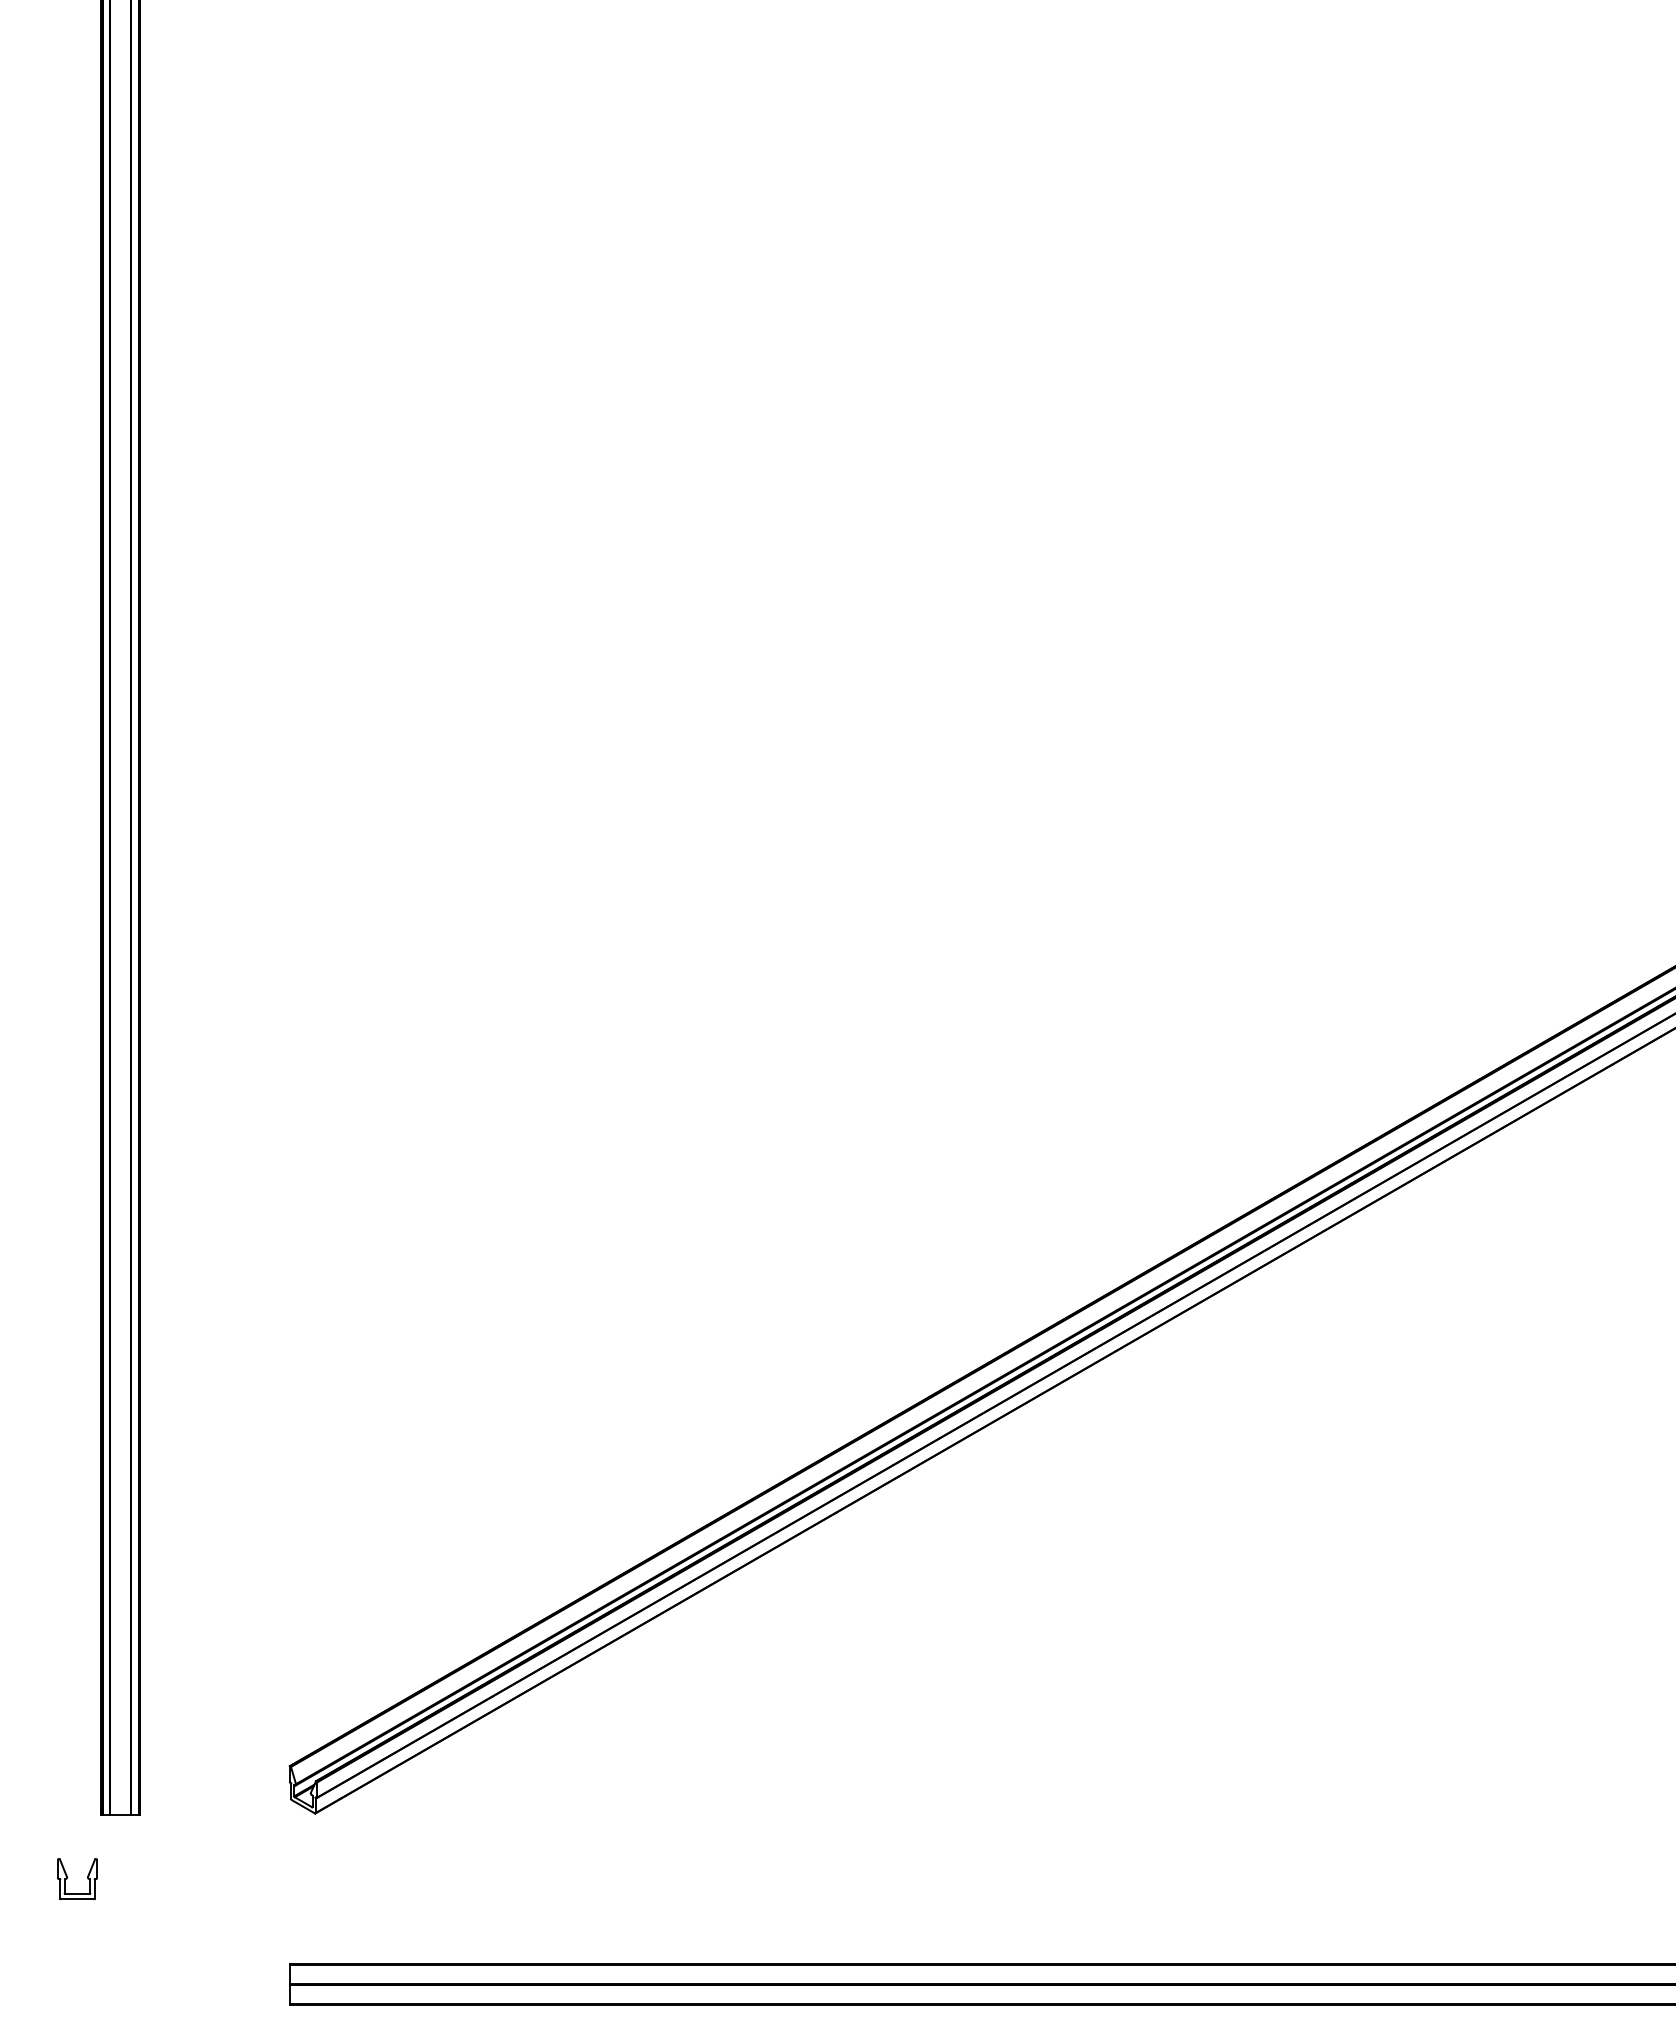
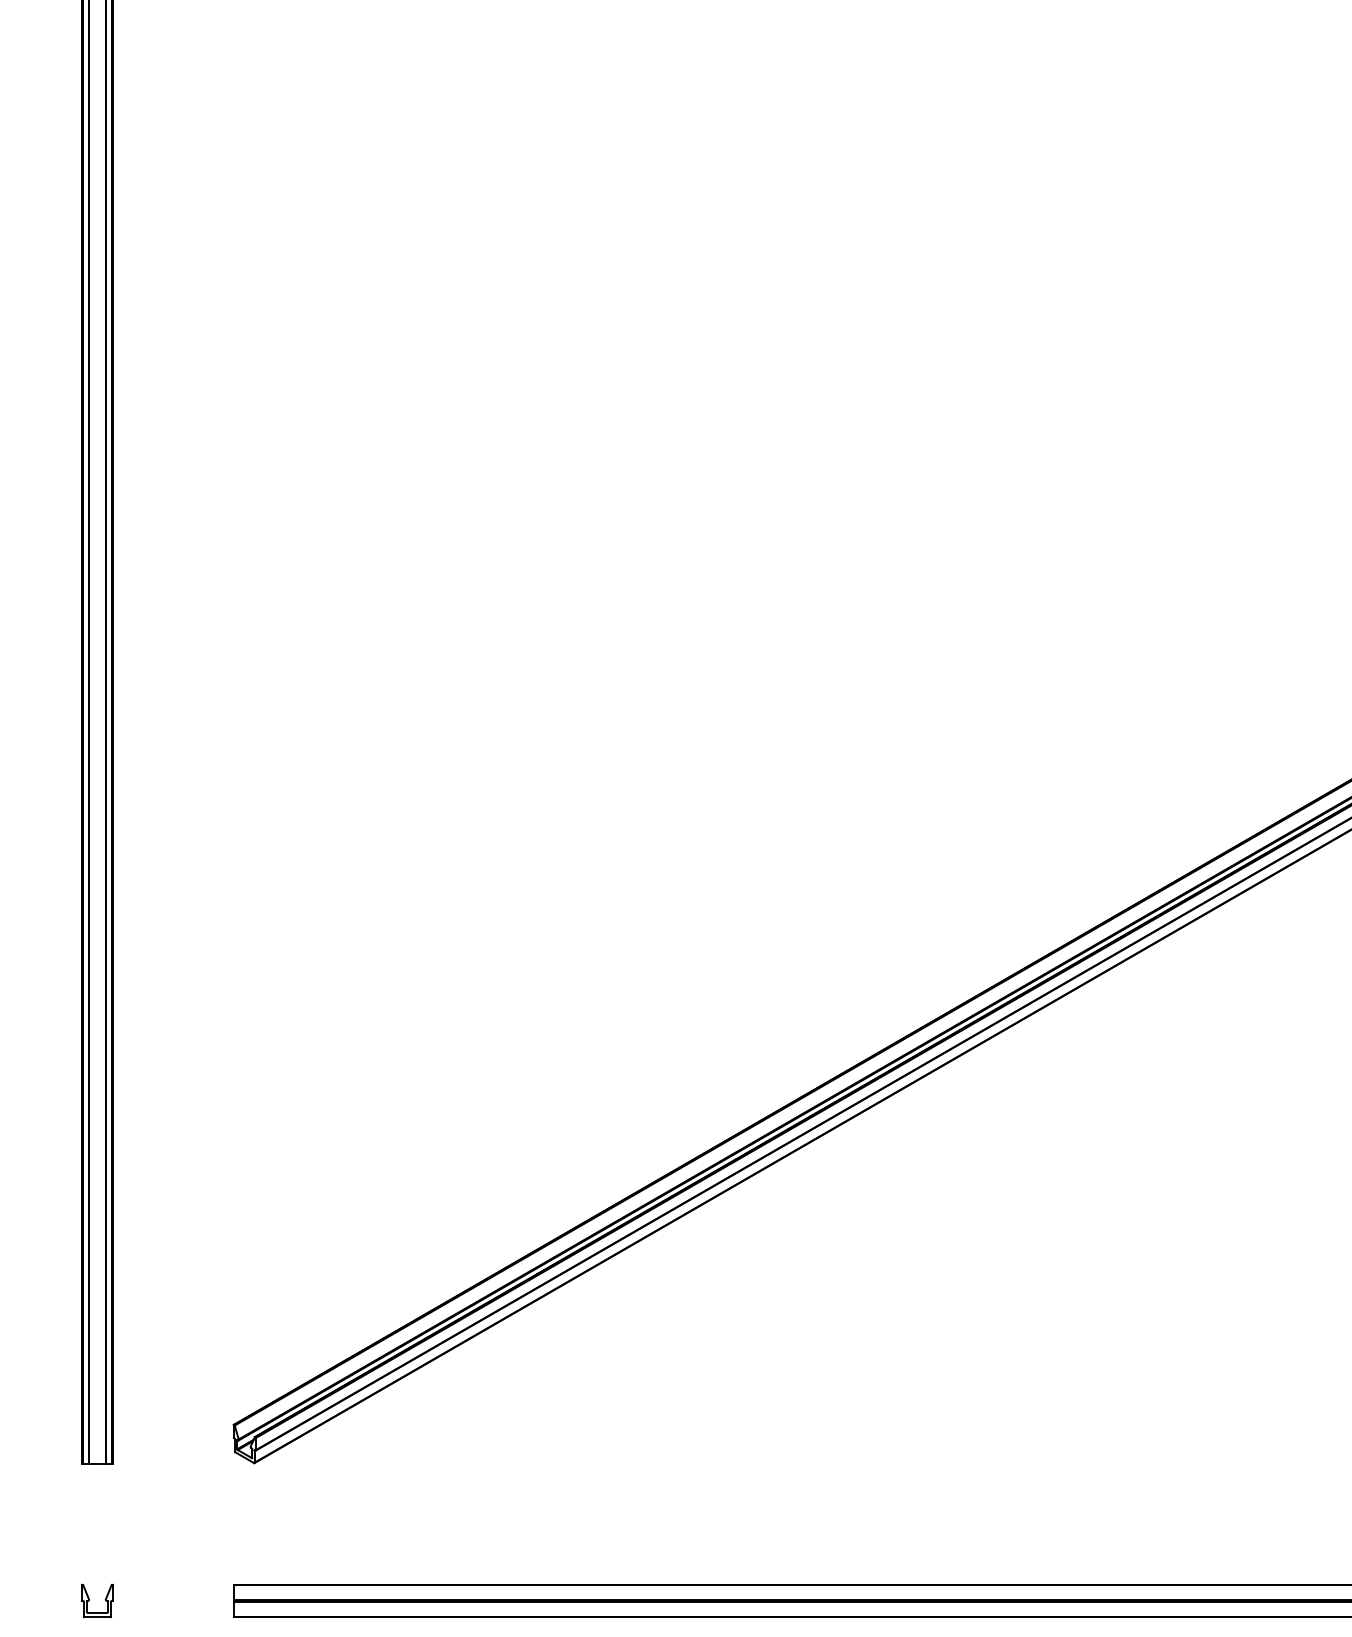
part: (86, 1877) -> (104, 1599), moved

